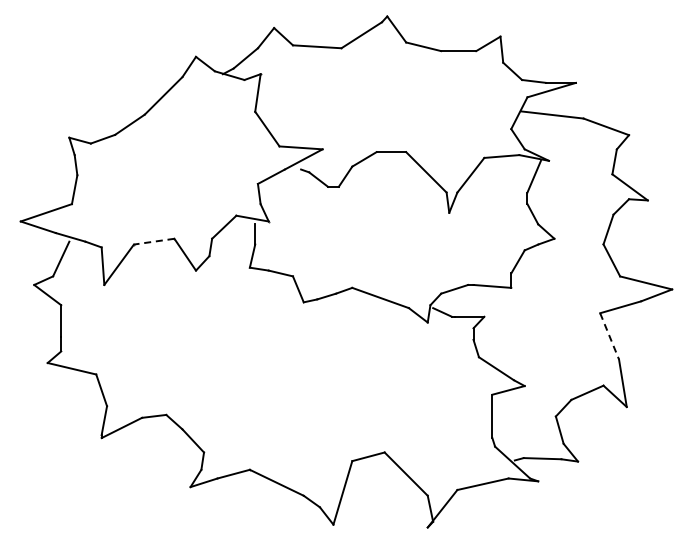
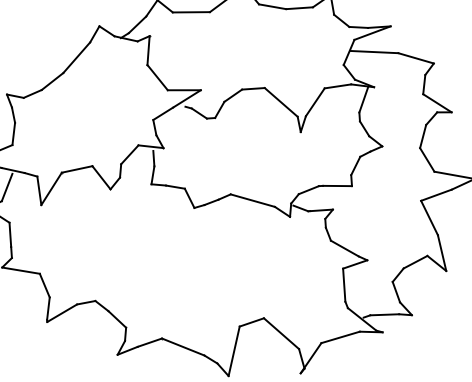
line: (153, 241) -> (76, 169), dashed -> solid
line: (609, 336) -> (429, 218), dashed -> solid

